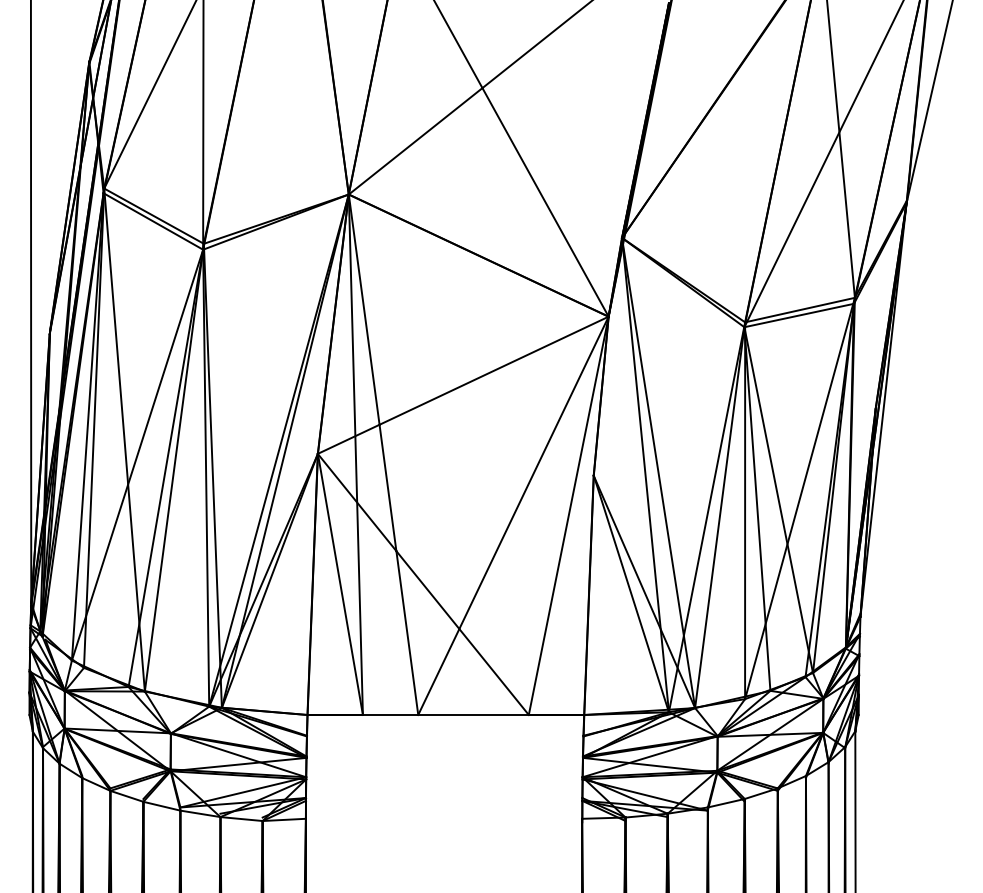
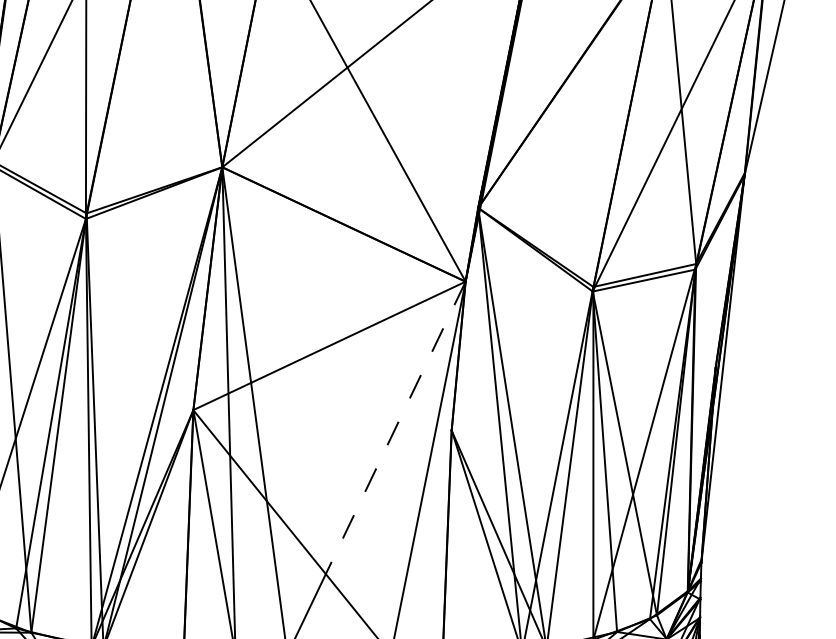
line: (533, 473) -> (395, 428), solid -> dashed

